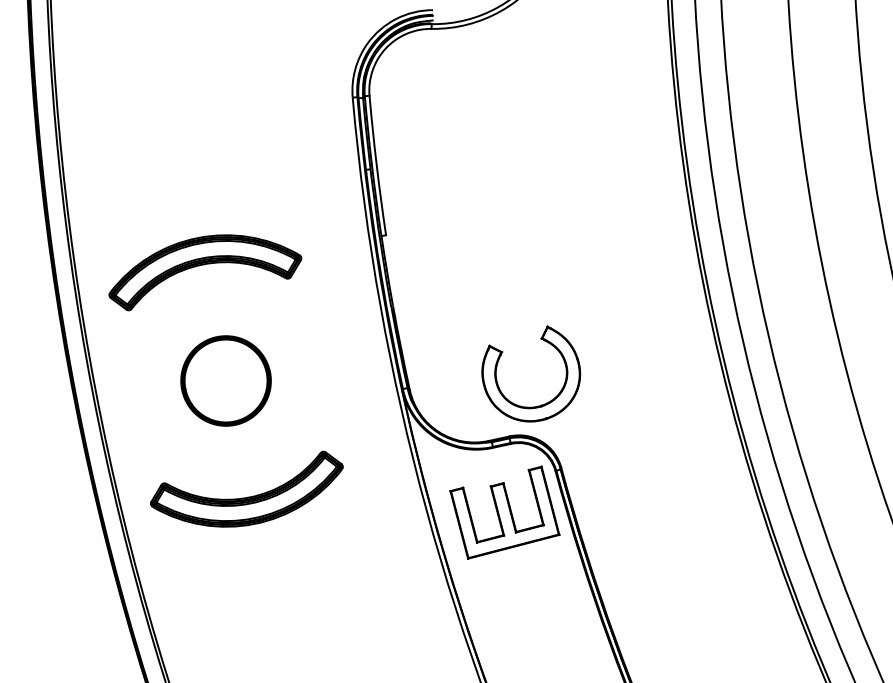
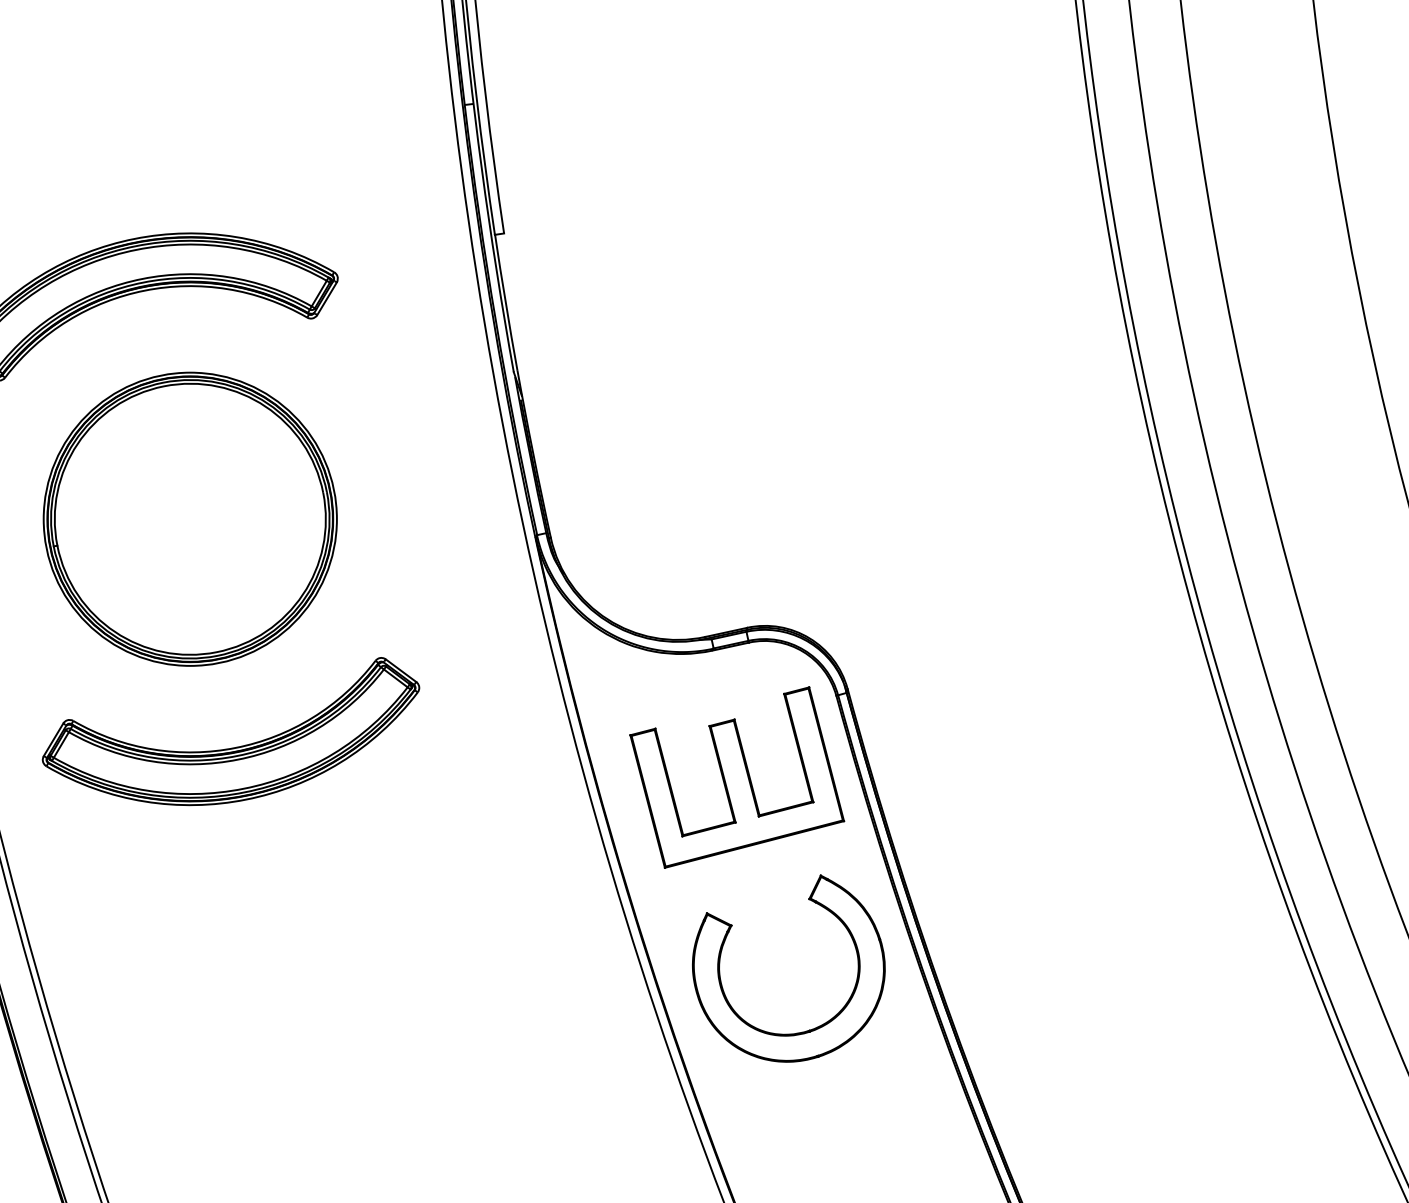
part: (225, 380) -> (189, 518), size x1.67
part: (541, 404) -> (808, 1028), moved

